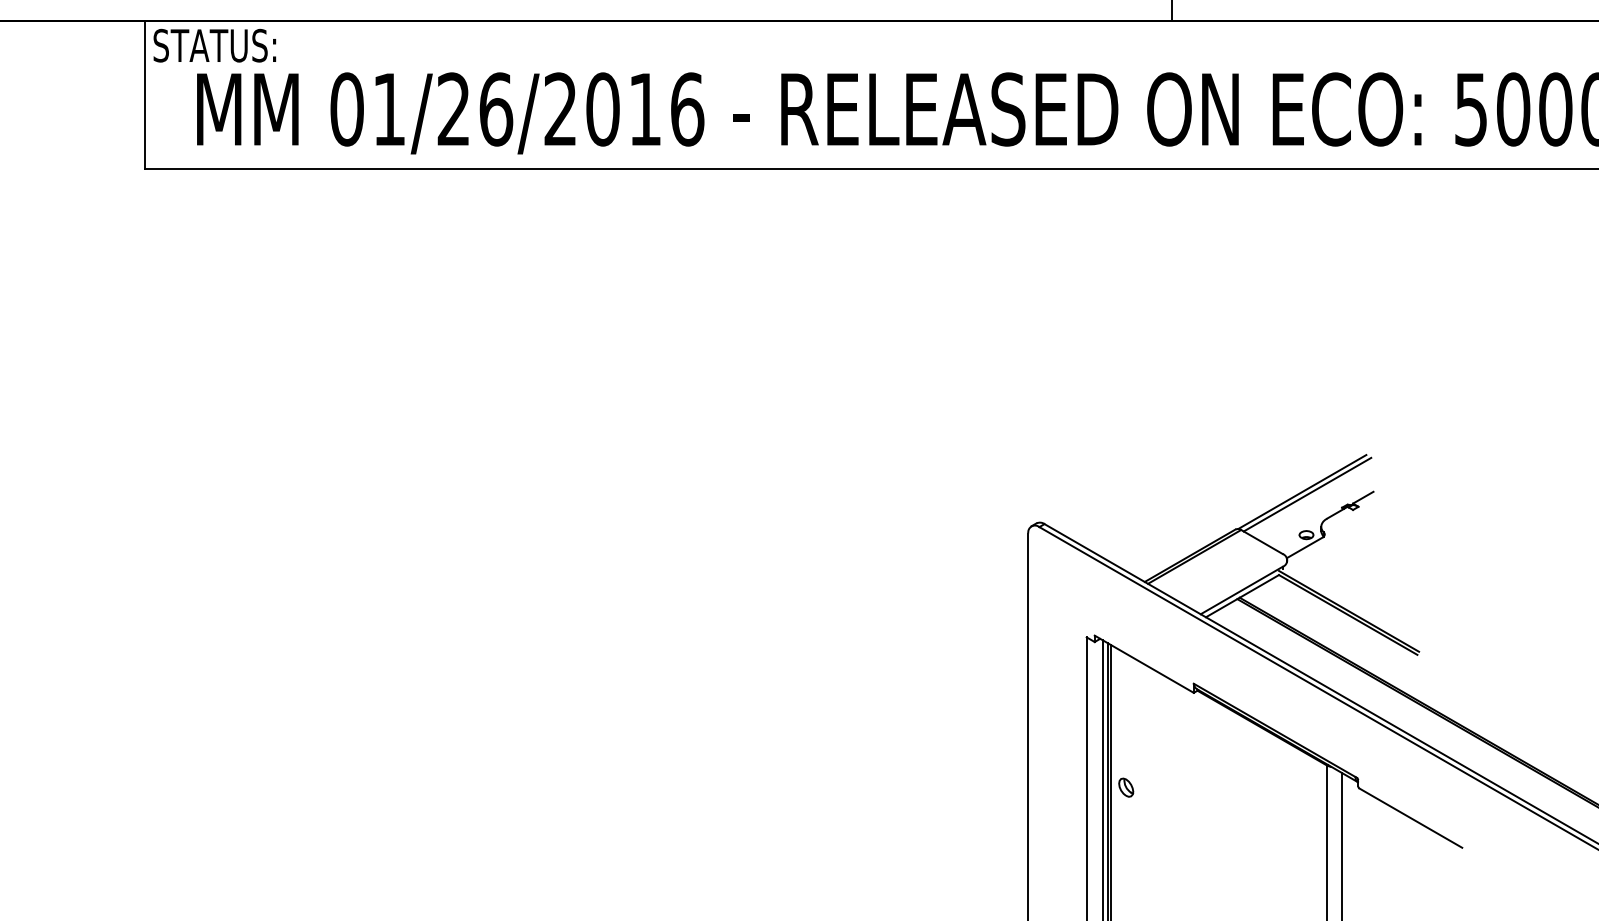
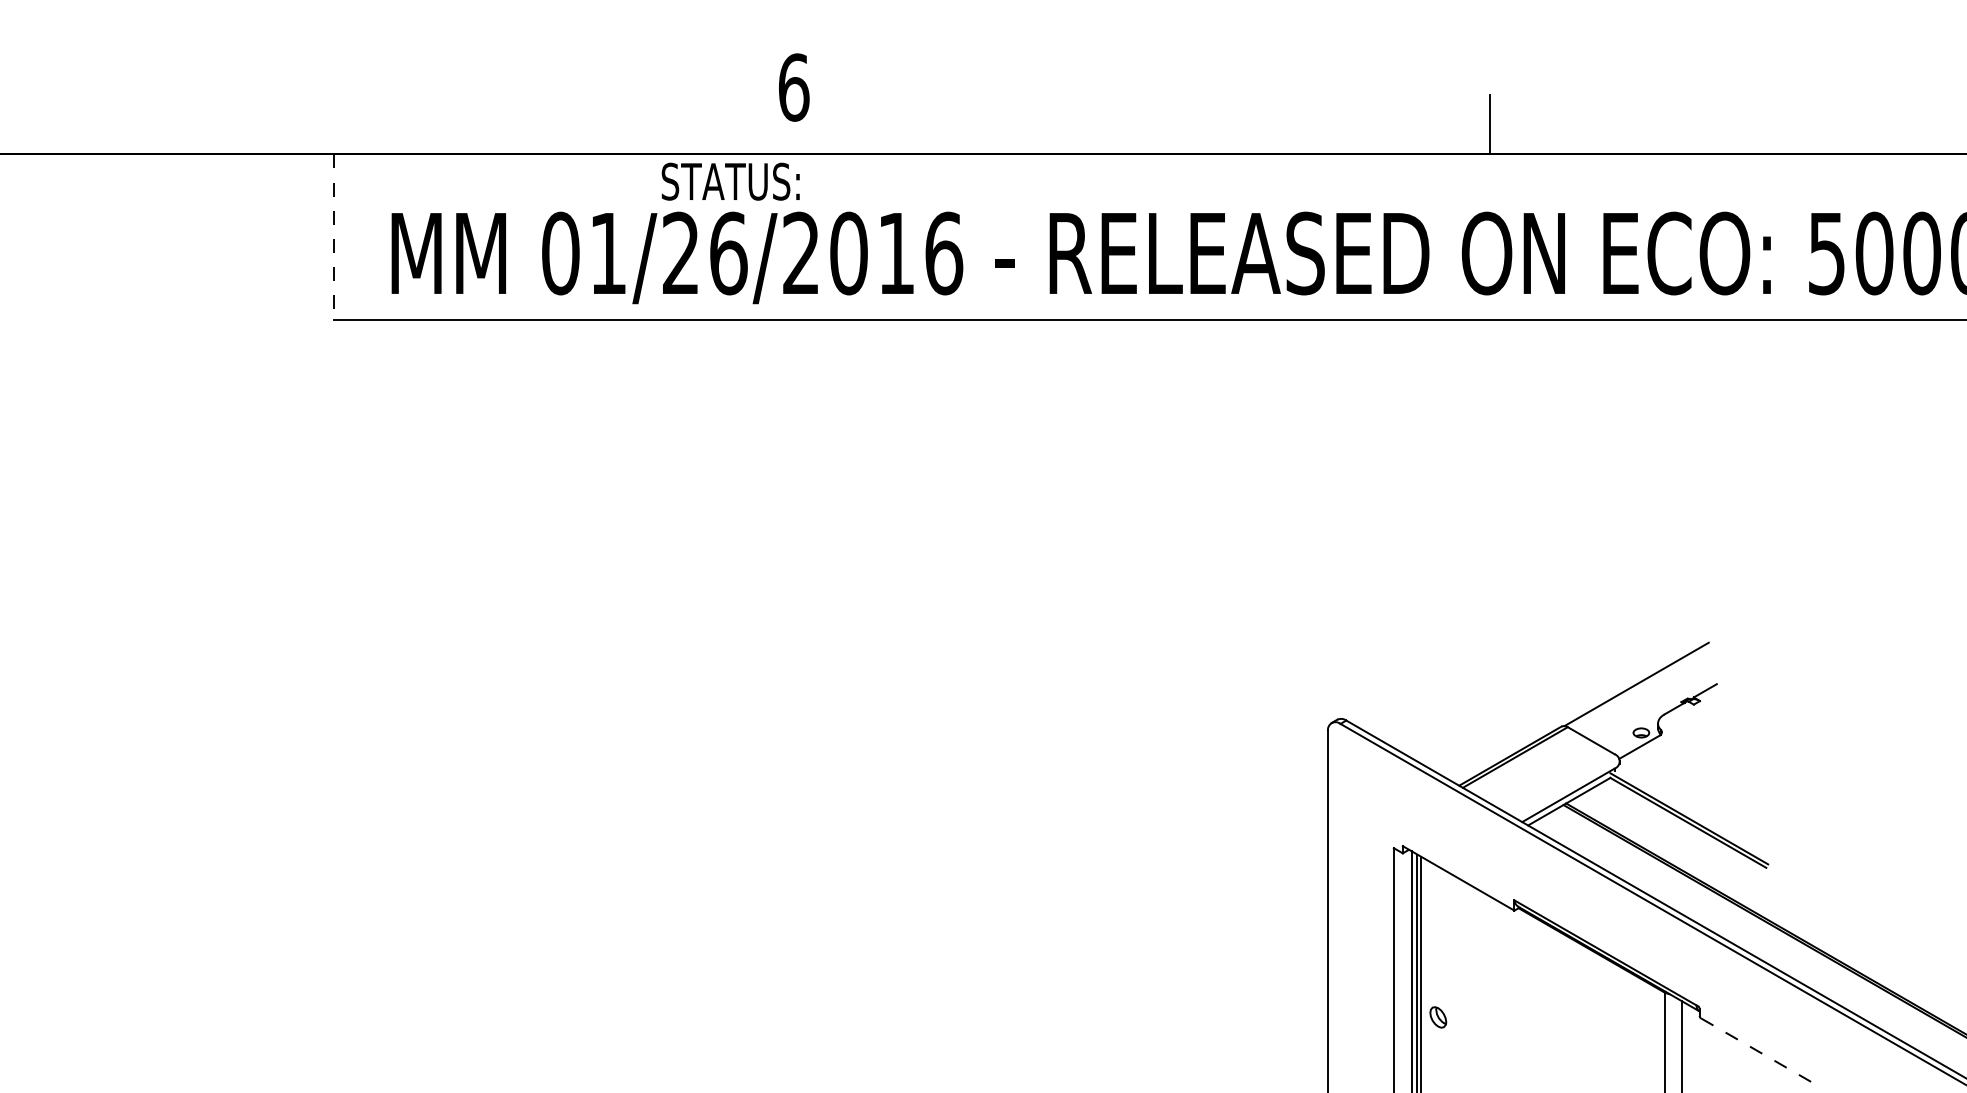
text: (214, 45) -> (730, 181), moved
line: (145, 95) -> (333, 237), solid -> dashed
line: (1307, 493) -> (1642, 686), removed
line: (1411, 817) -> (1759, 1051), solid -> dashed

